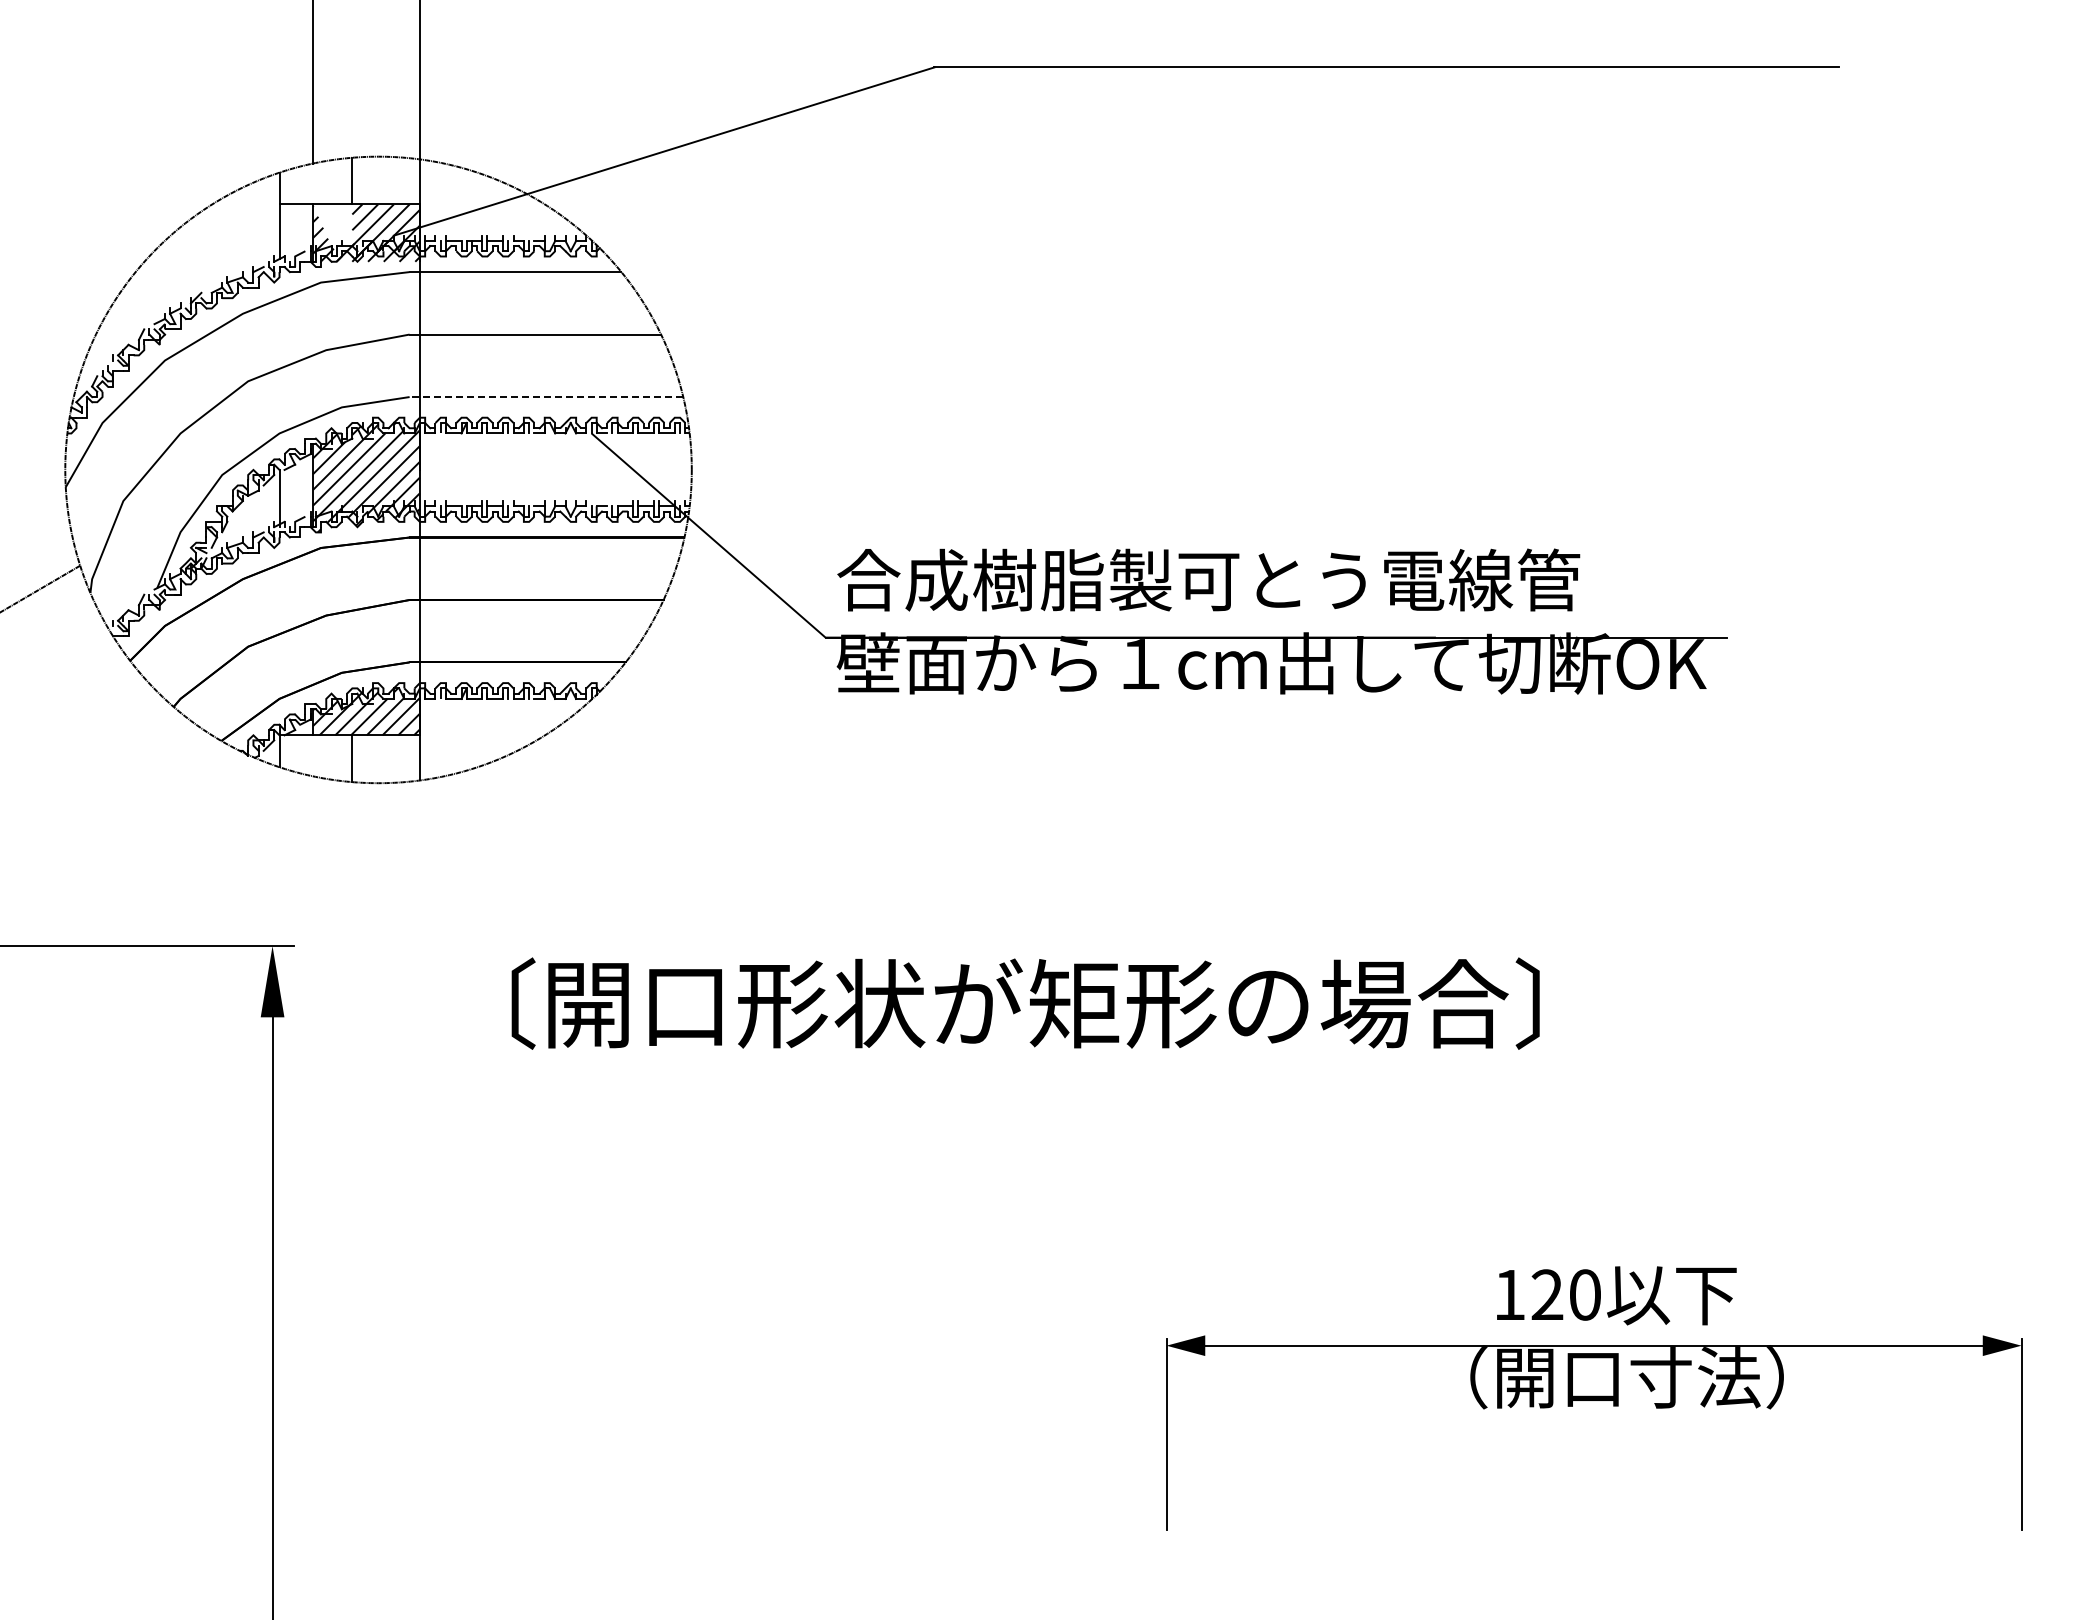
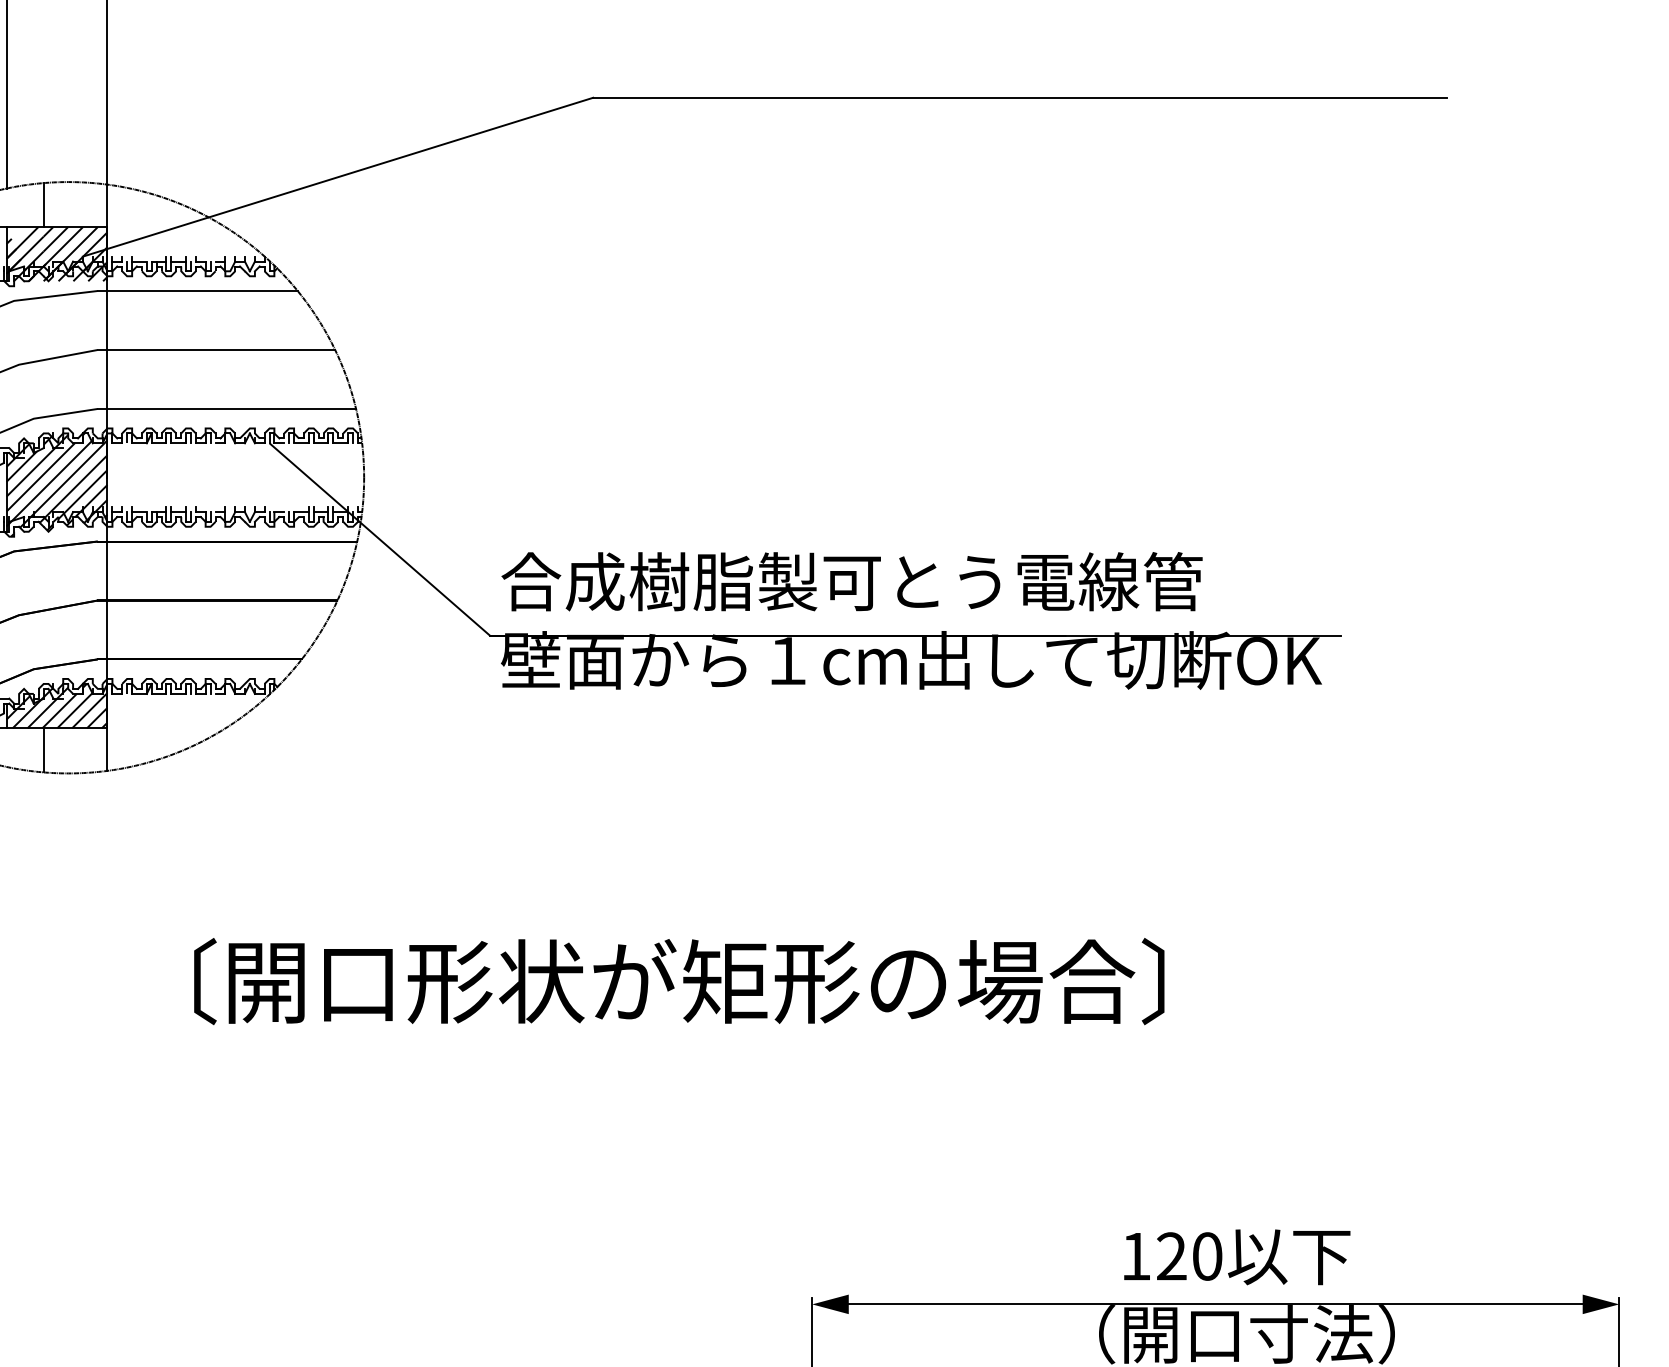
hatch: (332, 228) -> (24, 249), added
line: (546, 397) -> (226, 409), dashed -> solid

